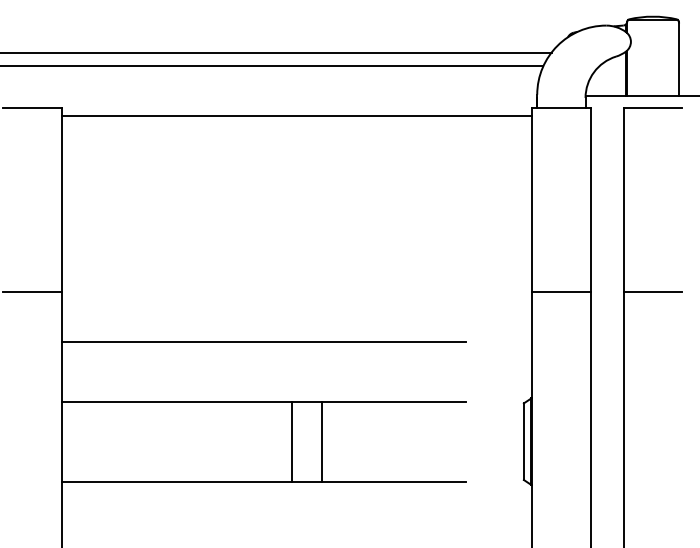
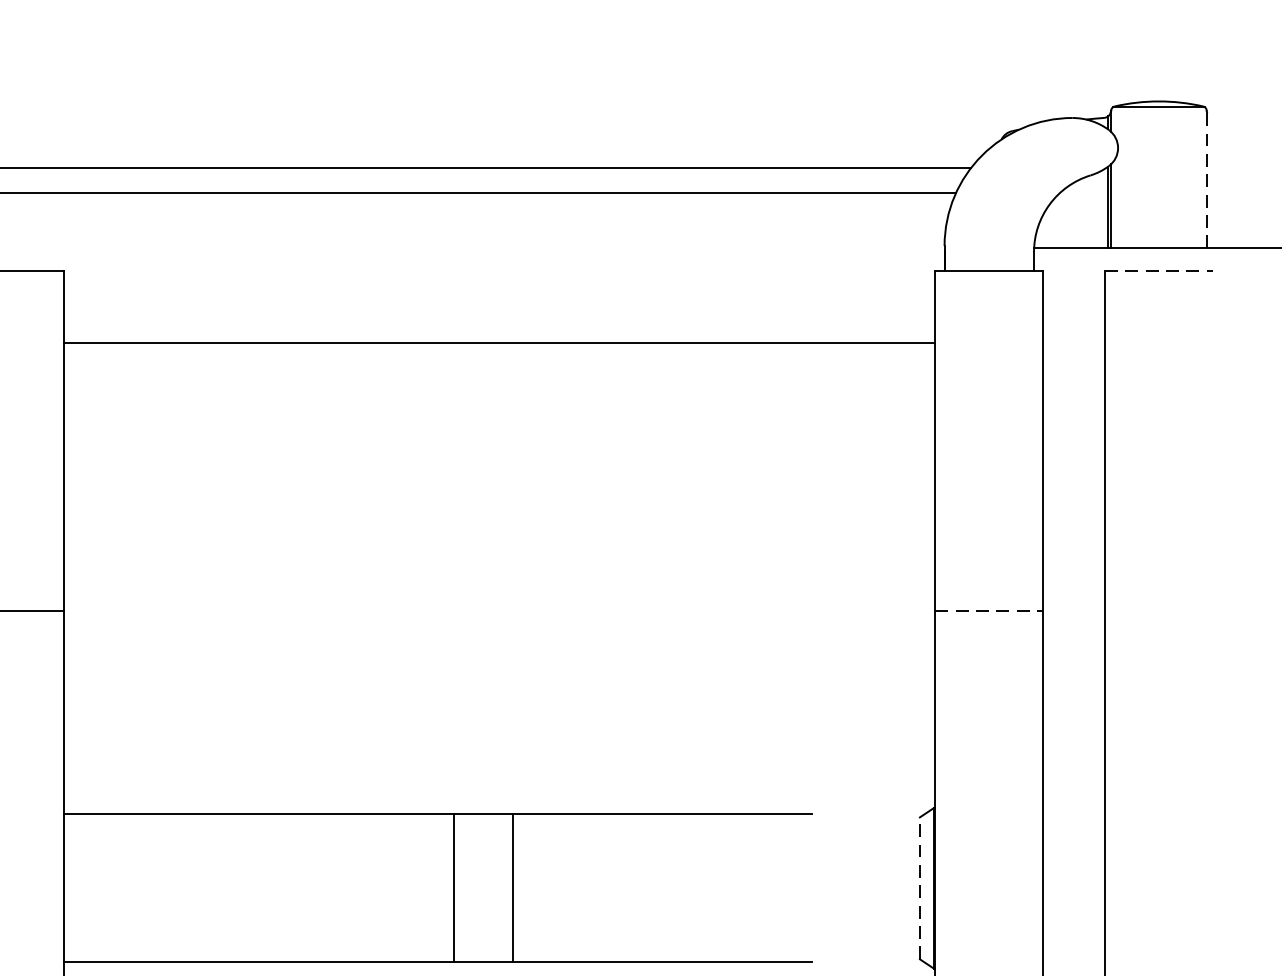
line: (678, 58) -> (1206, 178), solid -> dashed
line: (653, 108) -> (1159, 271), solid -> dashed
line: (296, 115) -> (498, 341), moved
line: (561, 291) -> (989, 610), solid -> dashed
line: (652, 291) -> (1157, 610), removed
line: (263, 341) -> (437, 702), removed
line: (292, 441) -> (454, 887), moved
line: (322, 441) -> (513, 887), moved
line: (523, 441) -> (919, 887), solid -> dashed

